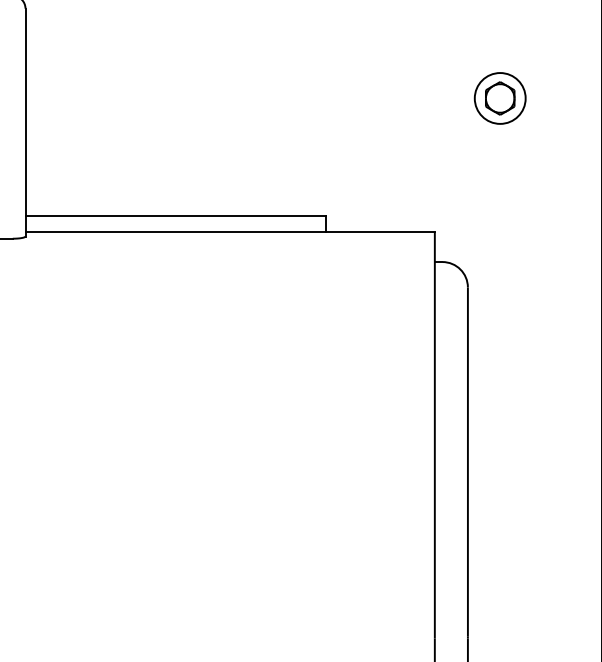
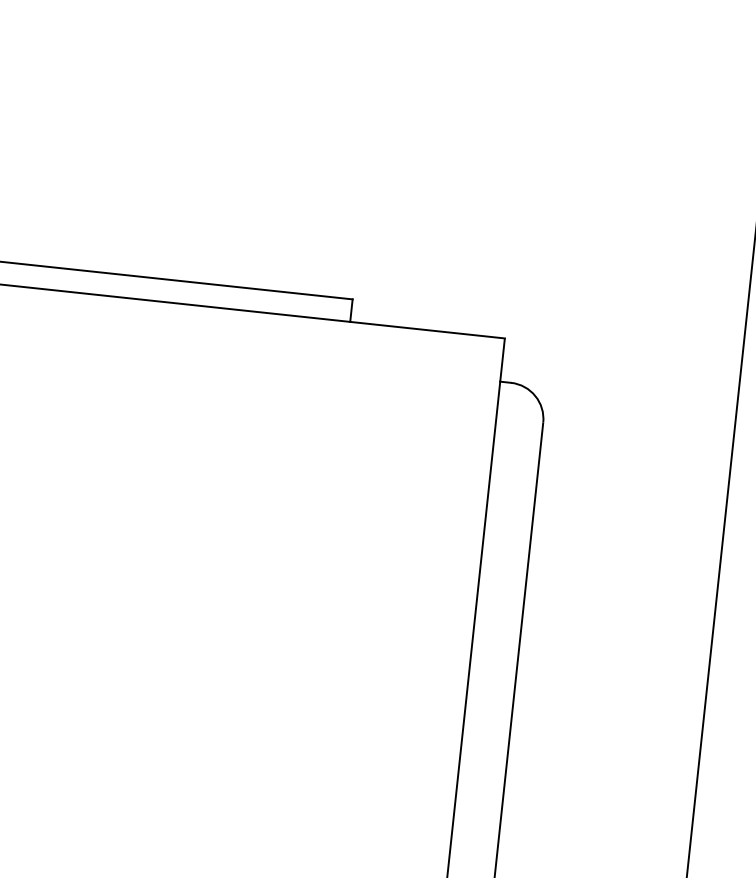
part: (499, 98) -> (616, 159), removed

